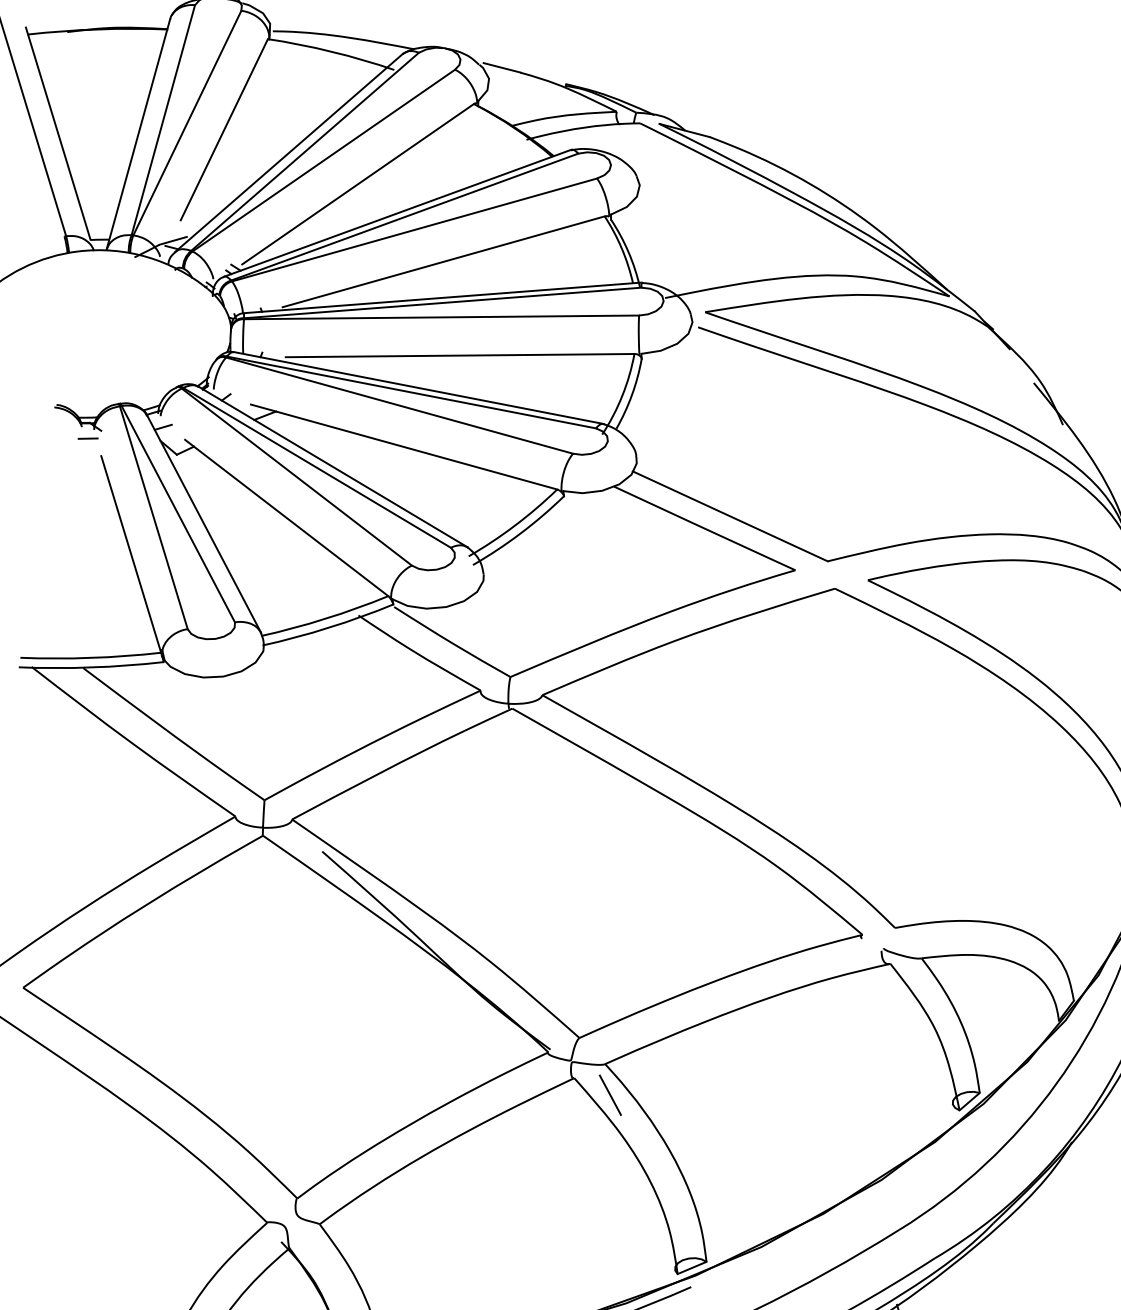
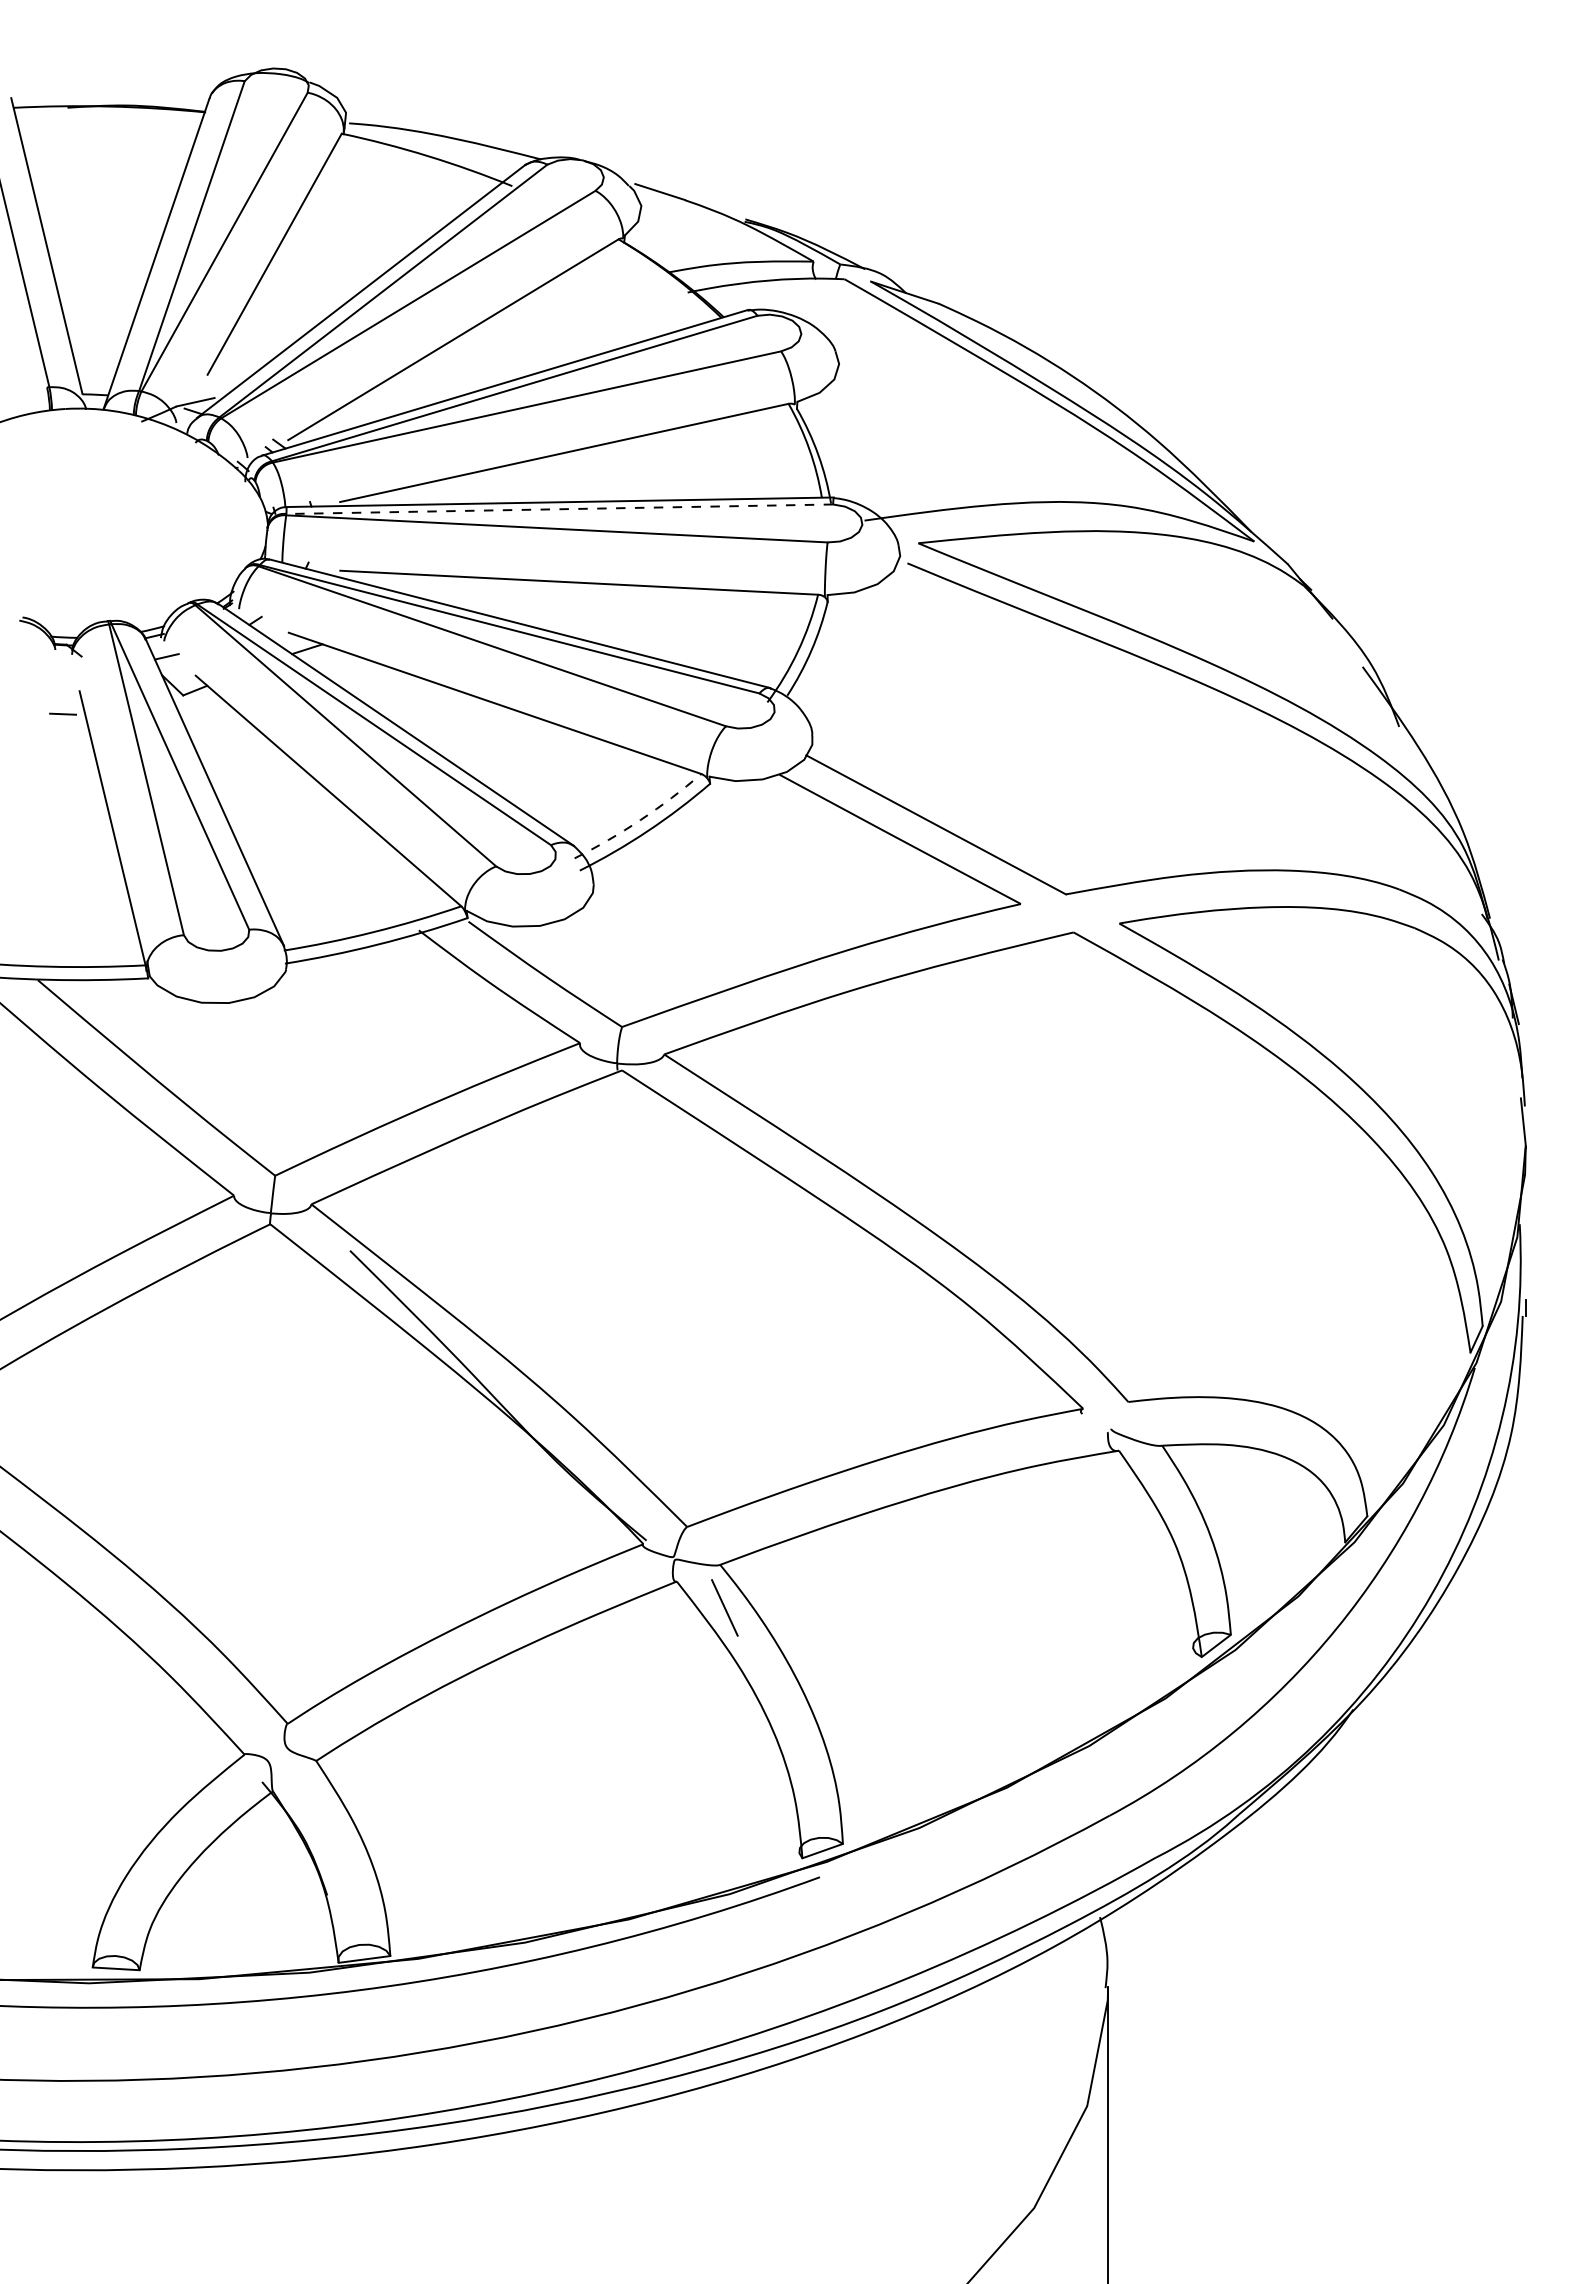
line: (442, 303) -> (559, 509), solid -> dashed
line: (87, 438) -> (62, 713), moved
arc: (514, 525) -> (640, 820), solid -> dashed

